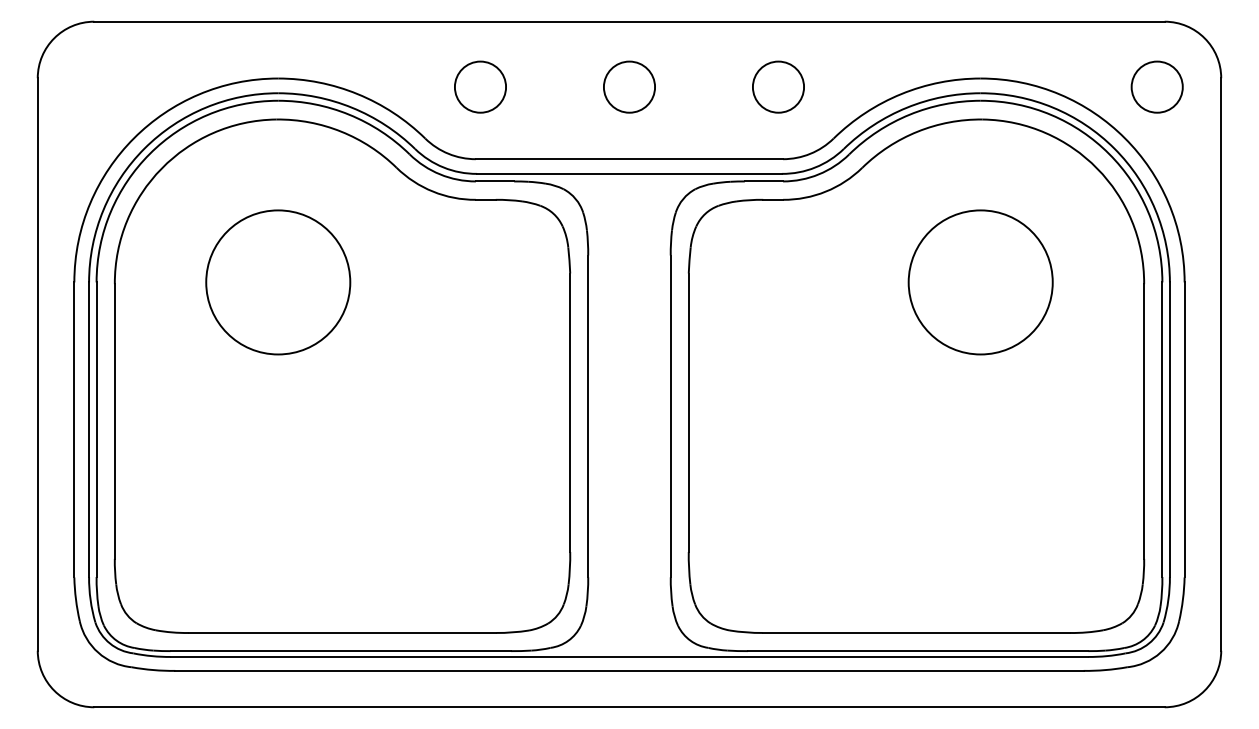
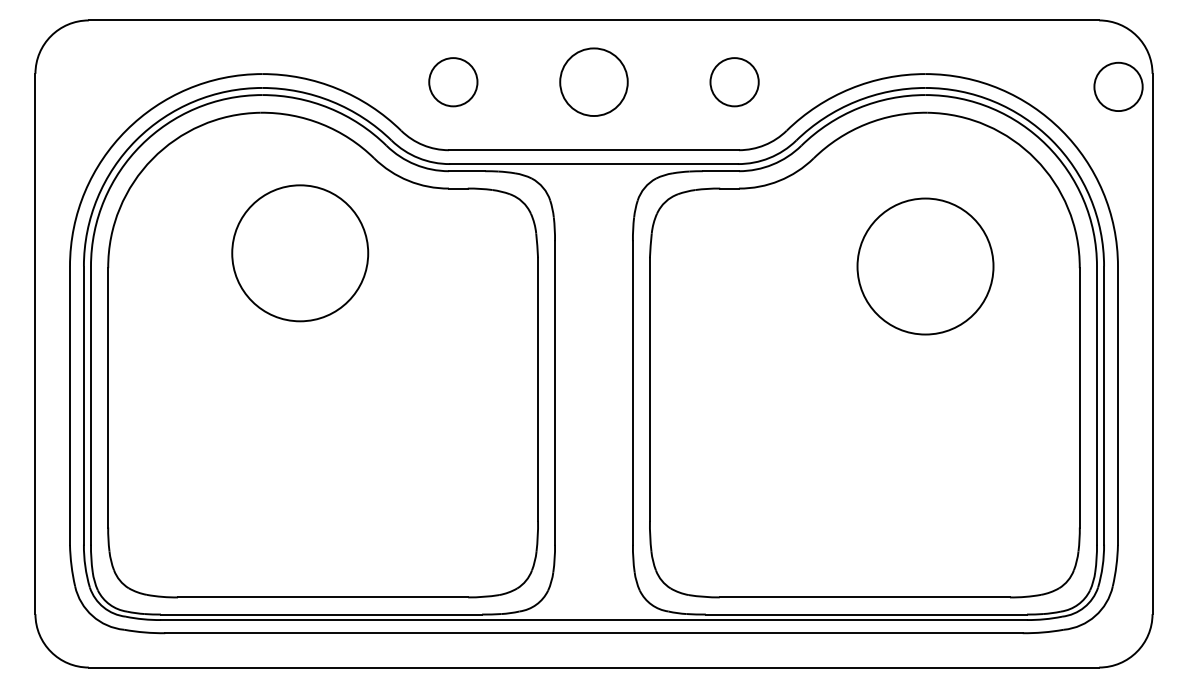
circle: (629, 86) -> (594, 81), size x1.4
circle: (1156, 86) -> (1117, 86), moved
circle: (278, 282) -> (300, 253), moved

